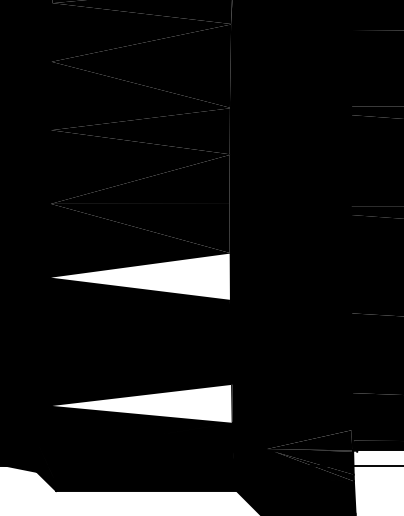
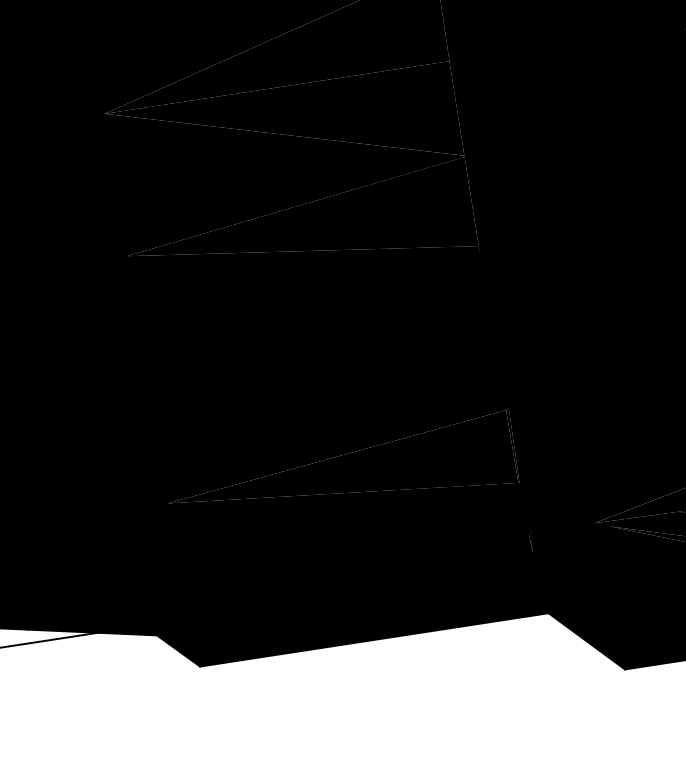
fill: (140, 276) -> (299, 227), added
fill: (141, 403) -> (338, 472), added

